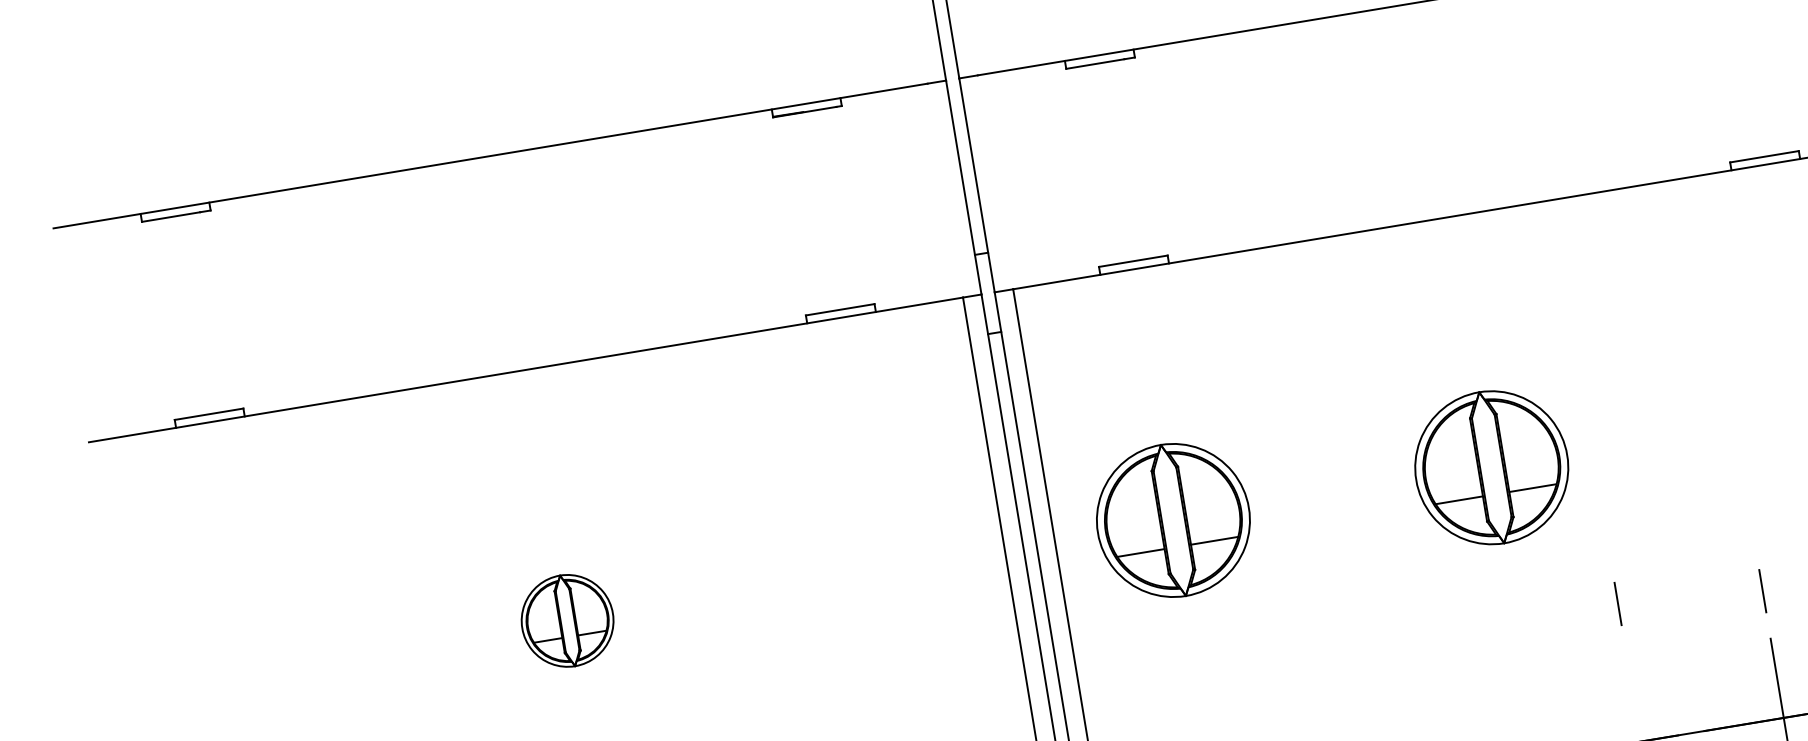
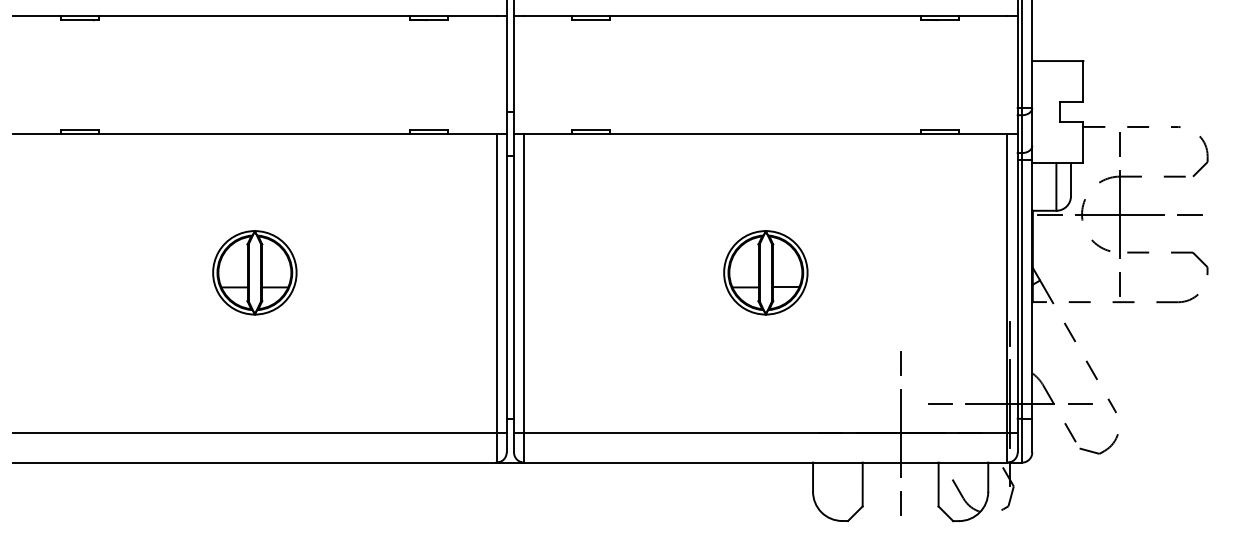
part: (1172, 519) -> (589, 272), removed
line: (1617, 604) -> (821, 357), removed
part: (566, 620) -> (254, 272), size x1.67

